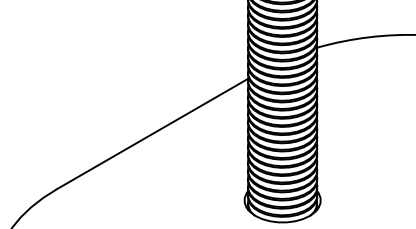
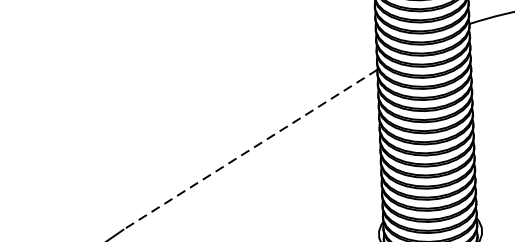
line: (152, 134) -> (250, 150), solid -> dashed

